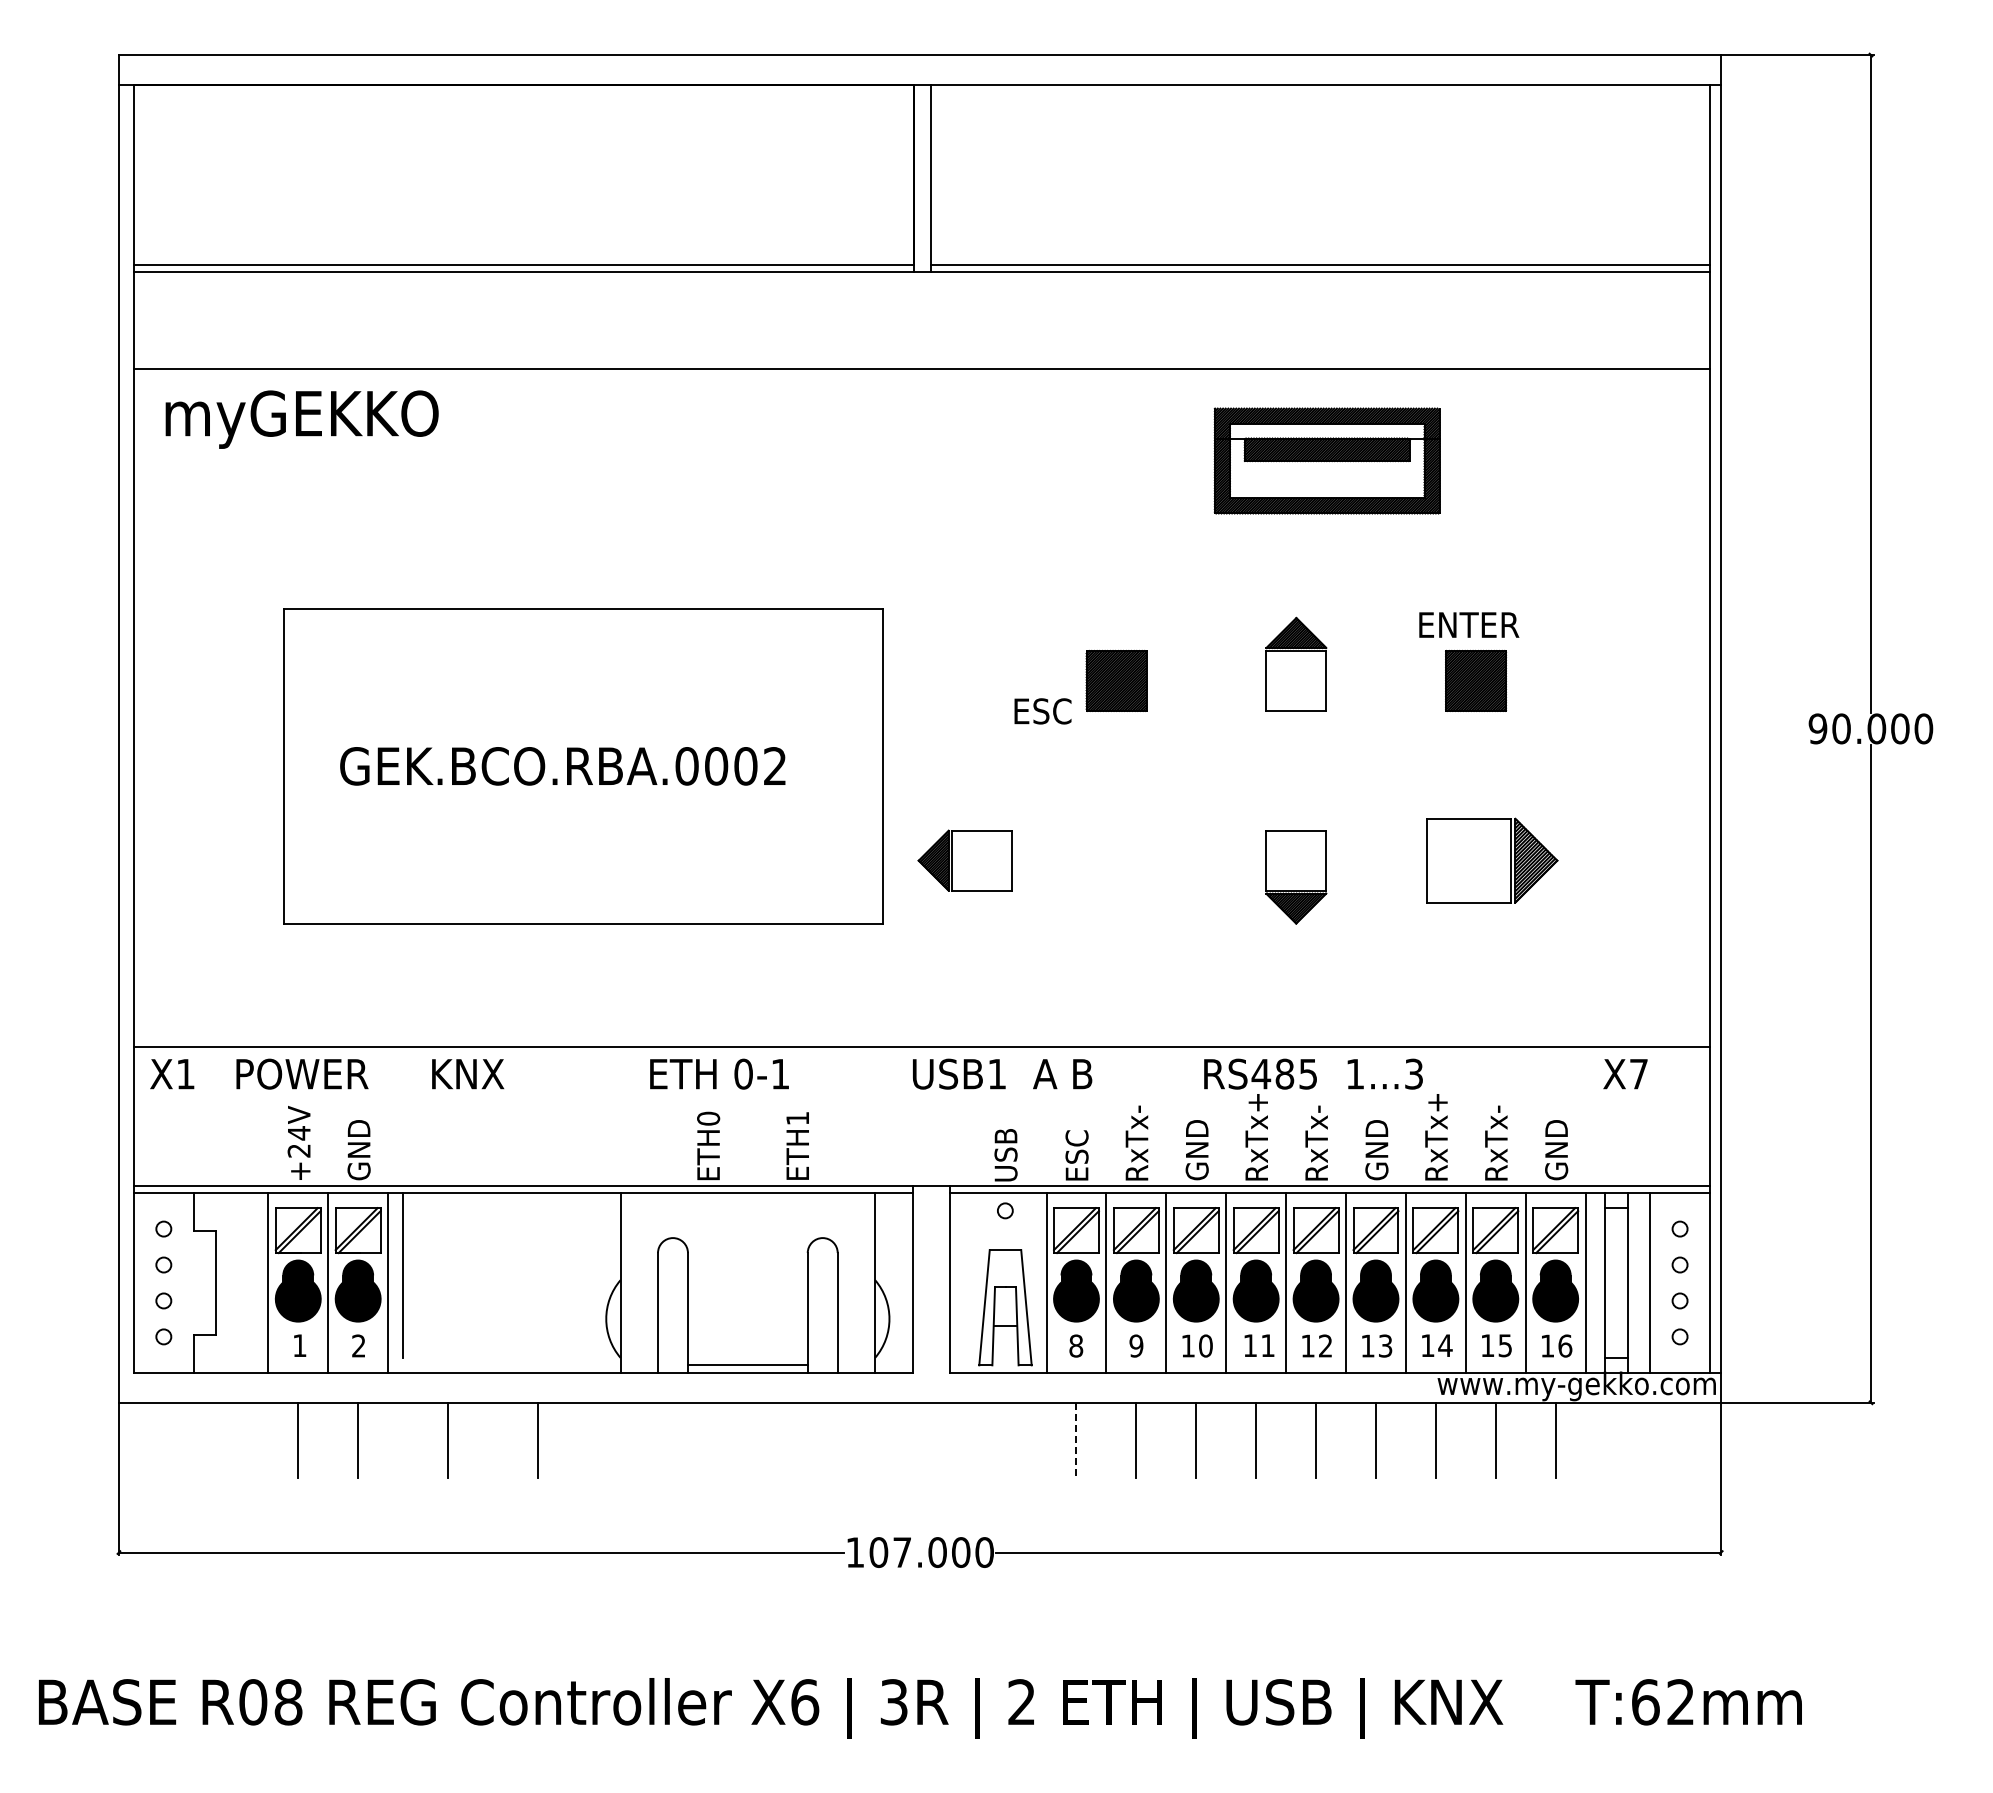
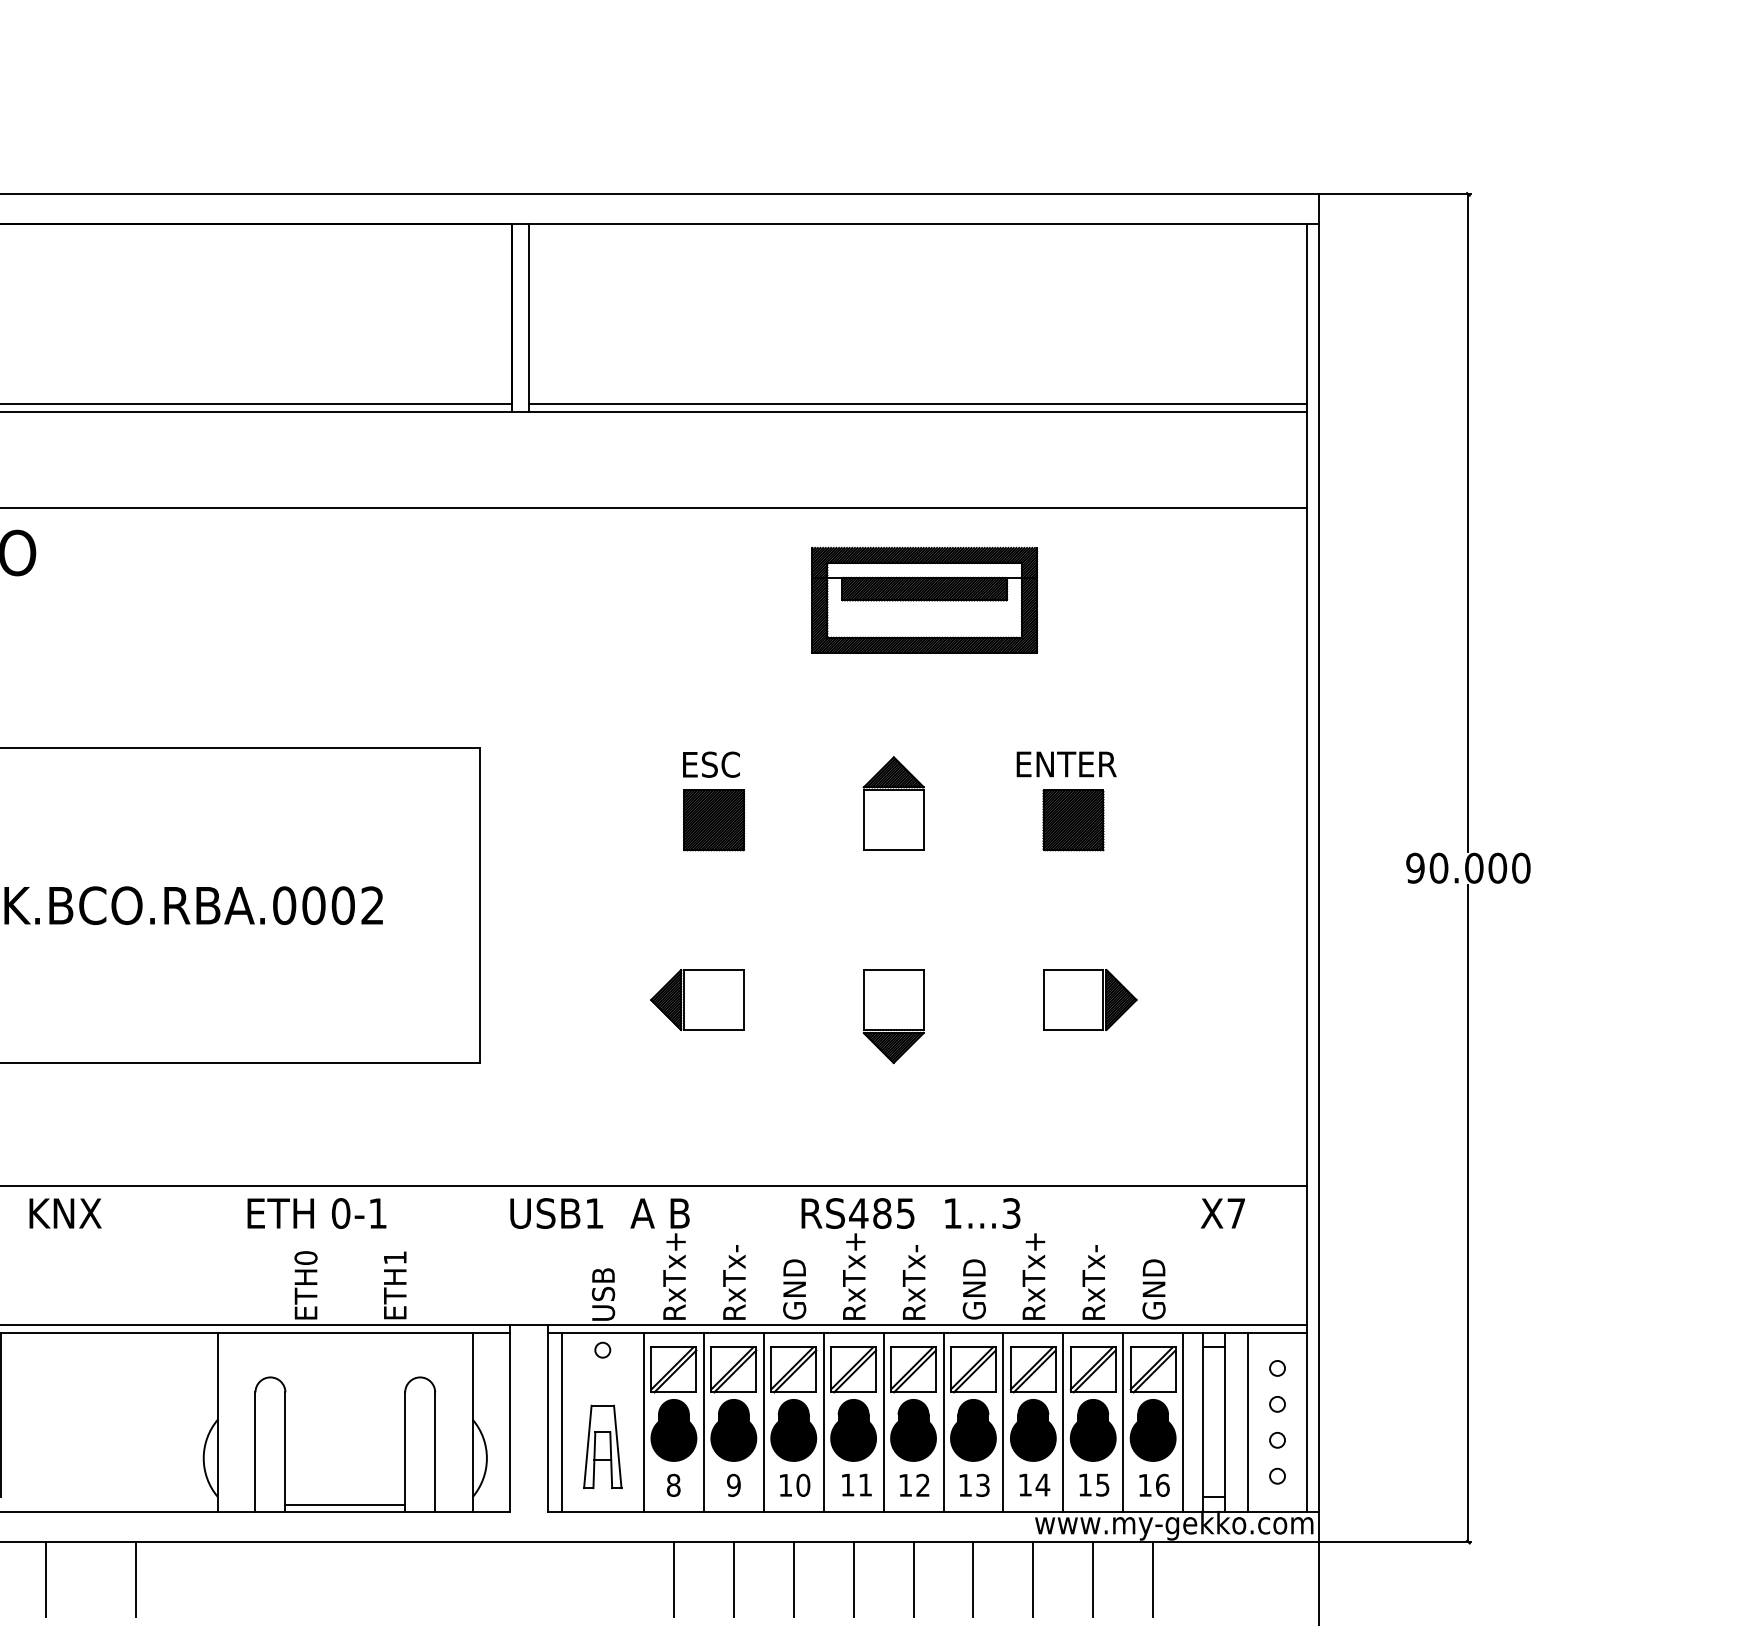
text: (1042, 711) -> (710, 764), moved
part: (964, 860) -> (696, 999), moved
part: (1492, 860) -> (1089, 999), size x0.71
text: (1076, 1135) -> (673, 1274), ESC -> RxTx+
line: (964, 1282) -> (561, 1421), added
part: (1004, 1307) -> (601, 1446), size x0.71
line: (1076, 1440) -> (673, 1579), dashed -> solid

